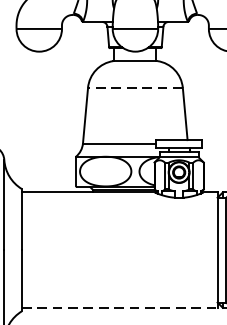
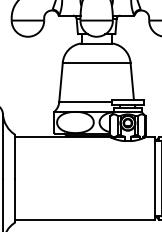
line: (135, 87) -> (96, 62), dashed -> solid
line: (119, 307) -> (85, 219), dashed -> solid

